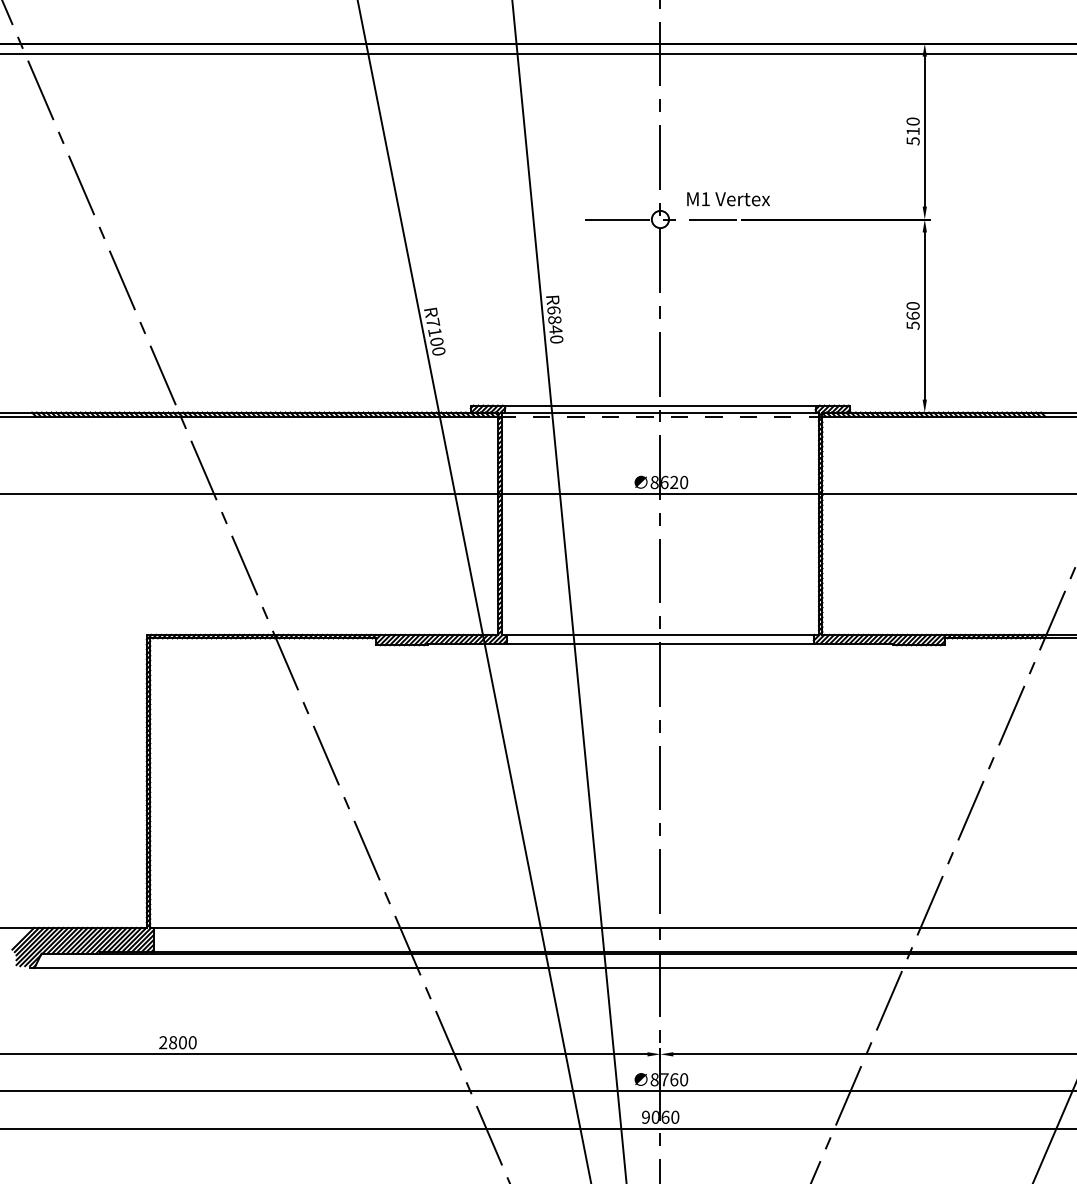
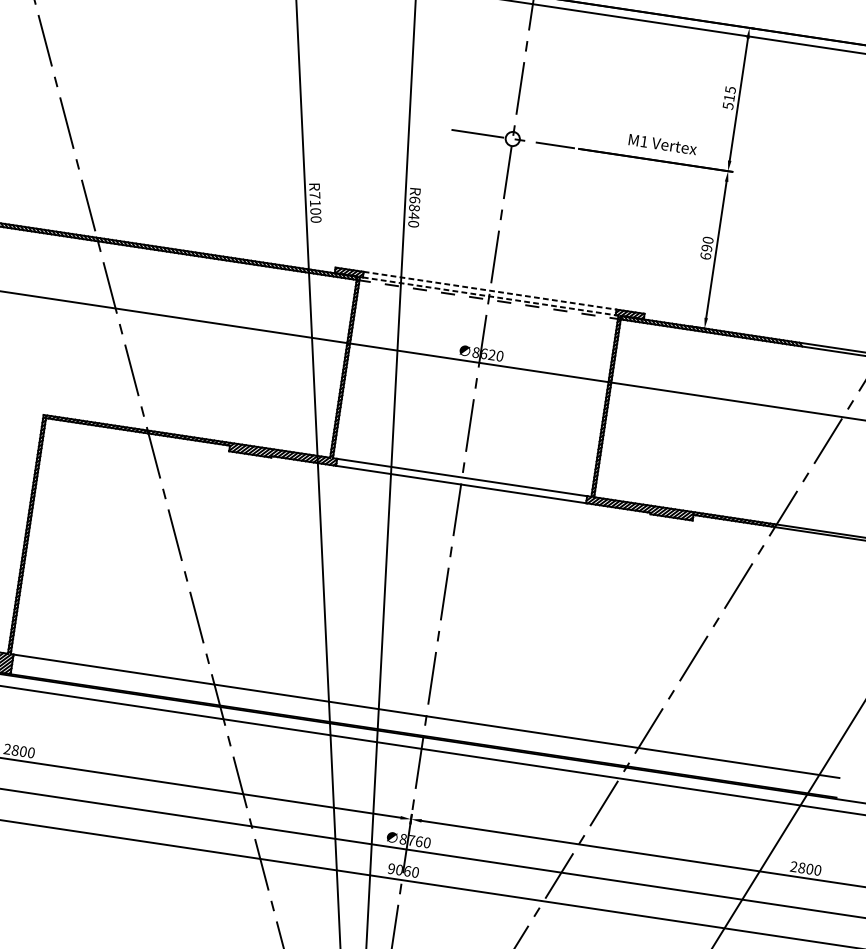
text: (912, 121) -> (730, 89), 510 -> 515
text: (728, 199) -> (662, 144), moved
text: (912, 320) -> (705, 252), 560 -> 690
line: (660, 405) -> (490, 290), solid -> dashed
line: (660, 412) -> (489, 296), solid -> dashed

